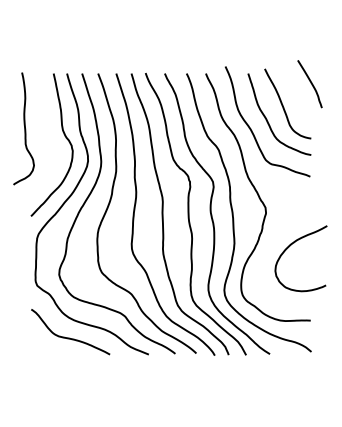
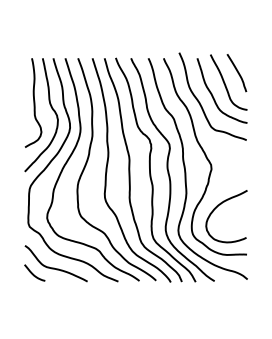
curve: (310, 83) -> (237, 72), moved
curve: (24, 128) -> (33, 102), moved
curve: (289, 247) -> (217, 207), moved
curve: (41, 344) -> (33, 273), added

